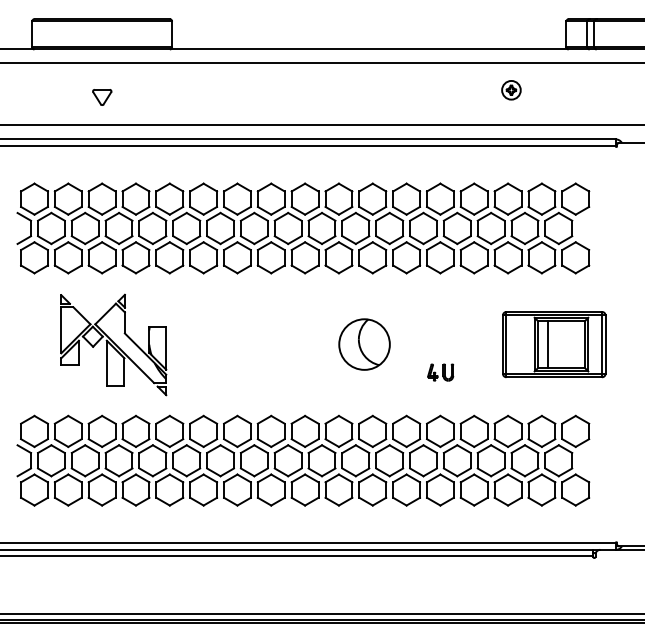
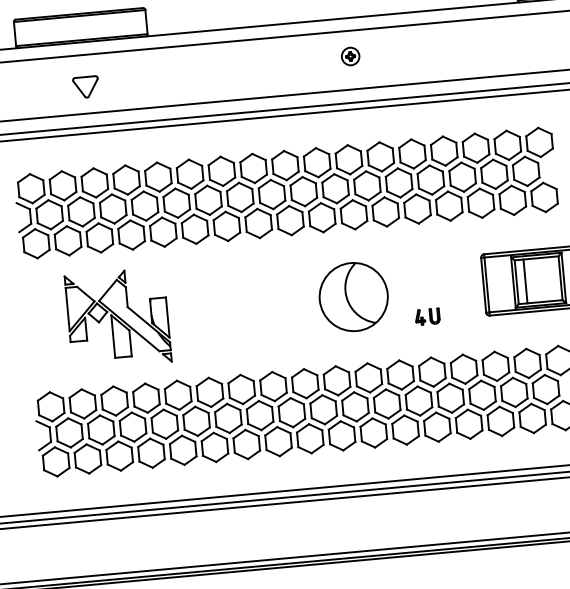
part: (511, 90) -> (350, 56), moved
part: (102, 97) -> (86, 87), size x1.43
part: (364, 344) -> (353, 296), size x1.43

